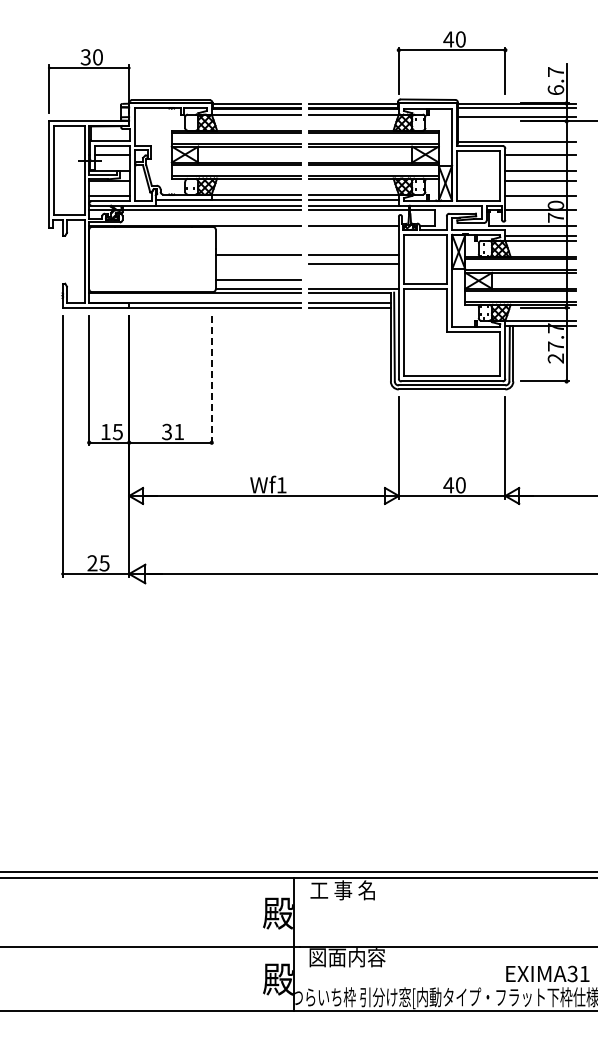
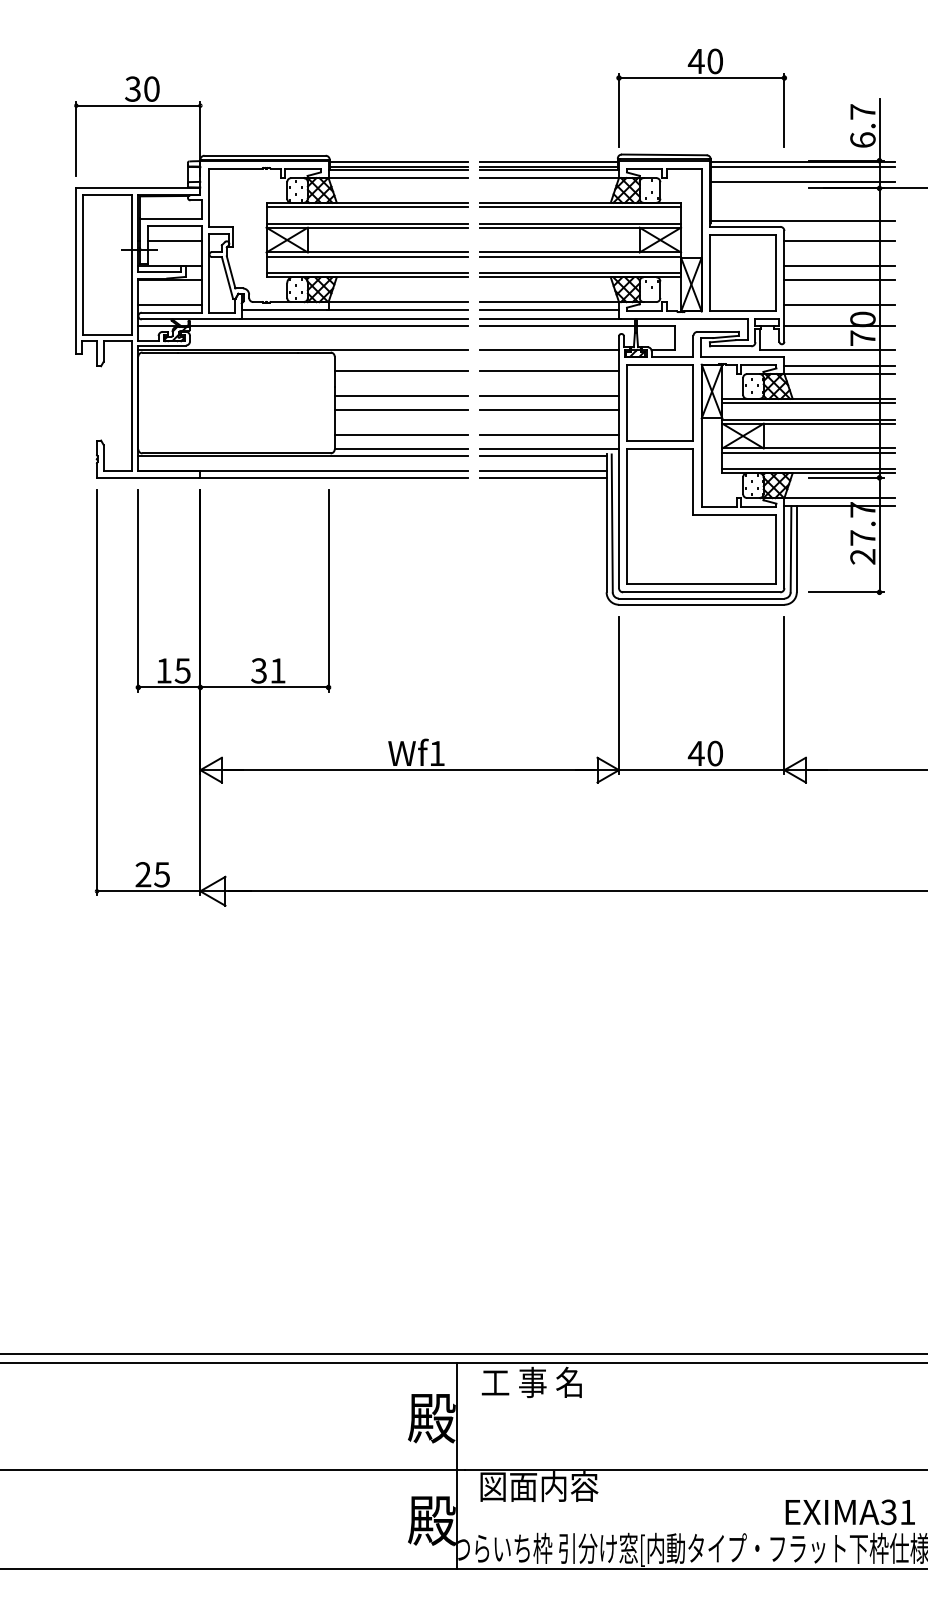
line: (258, 238) -> (401, 370), added
line: (353, 238) -> (548, 370), added
line: (258, 264) -> (401, 410), added
line: (353, 280) -> (548, 435), added
line: (211, 380) -> (328, 590), dashed -> solid

